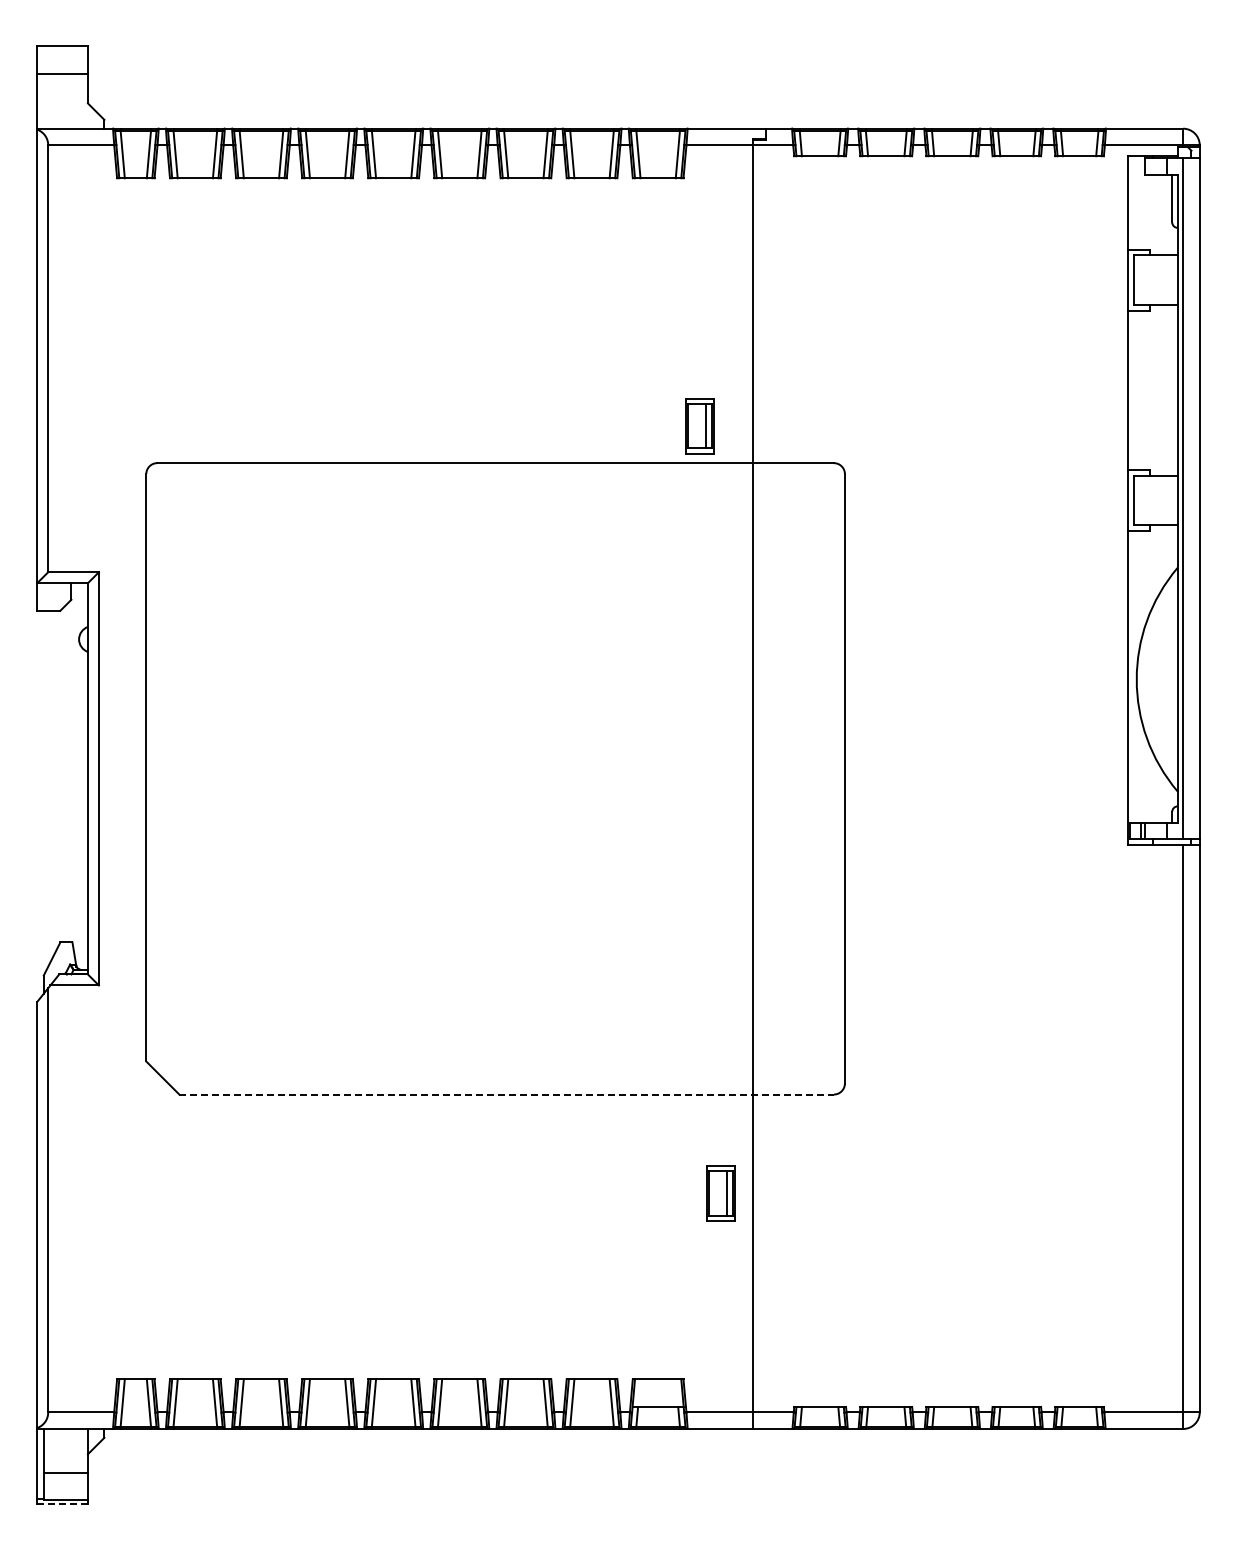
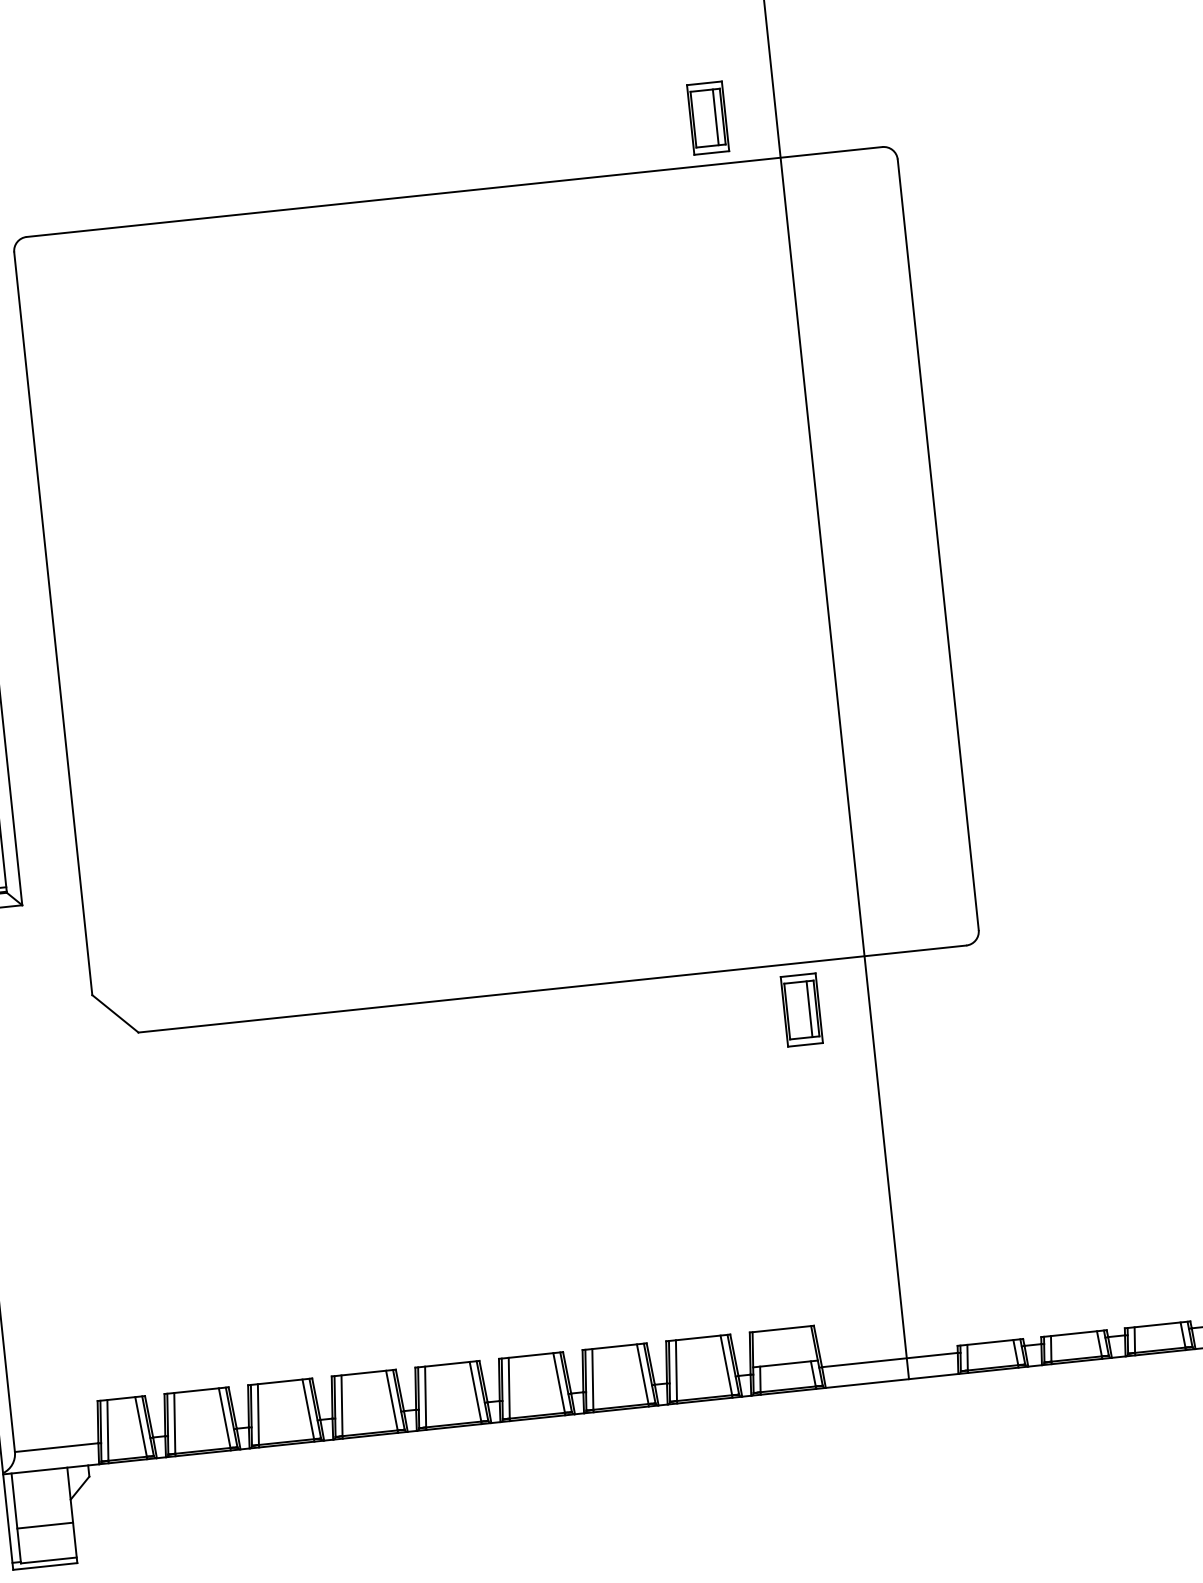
line: (507, 1094) -> (553, 988), dashed -> solid
part: (720, 1193) -> (801, 1010), moved
line: (62, 1504) -> (45, 1566), dashed -> solid

